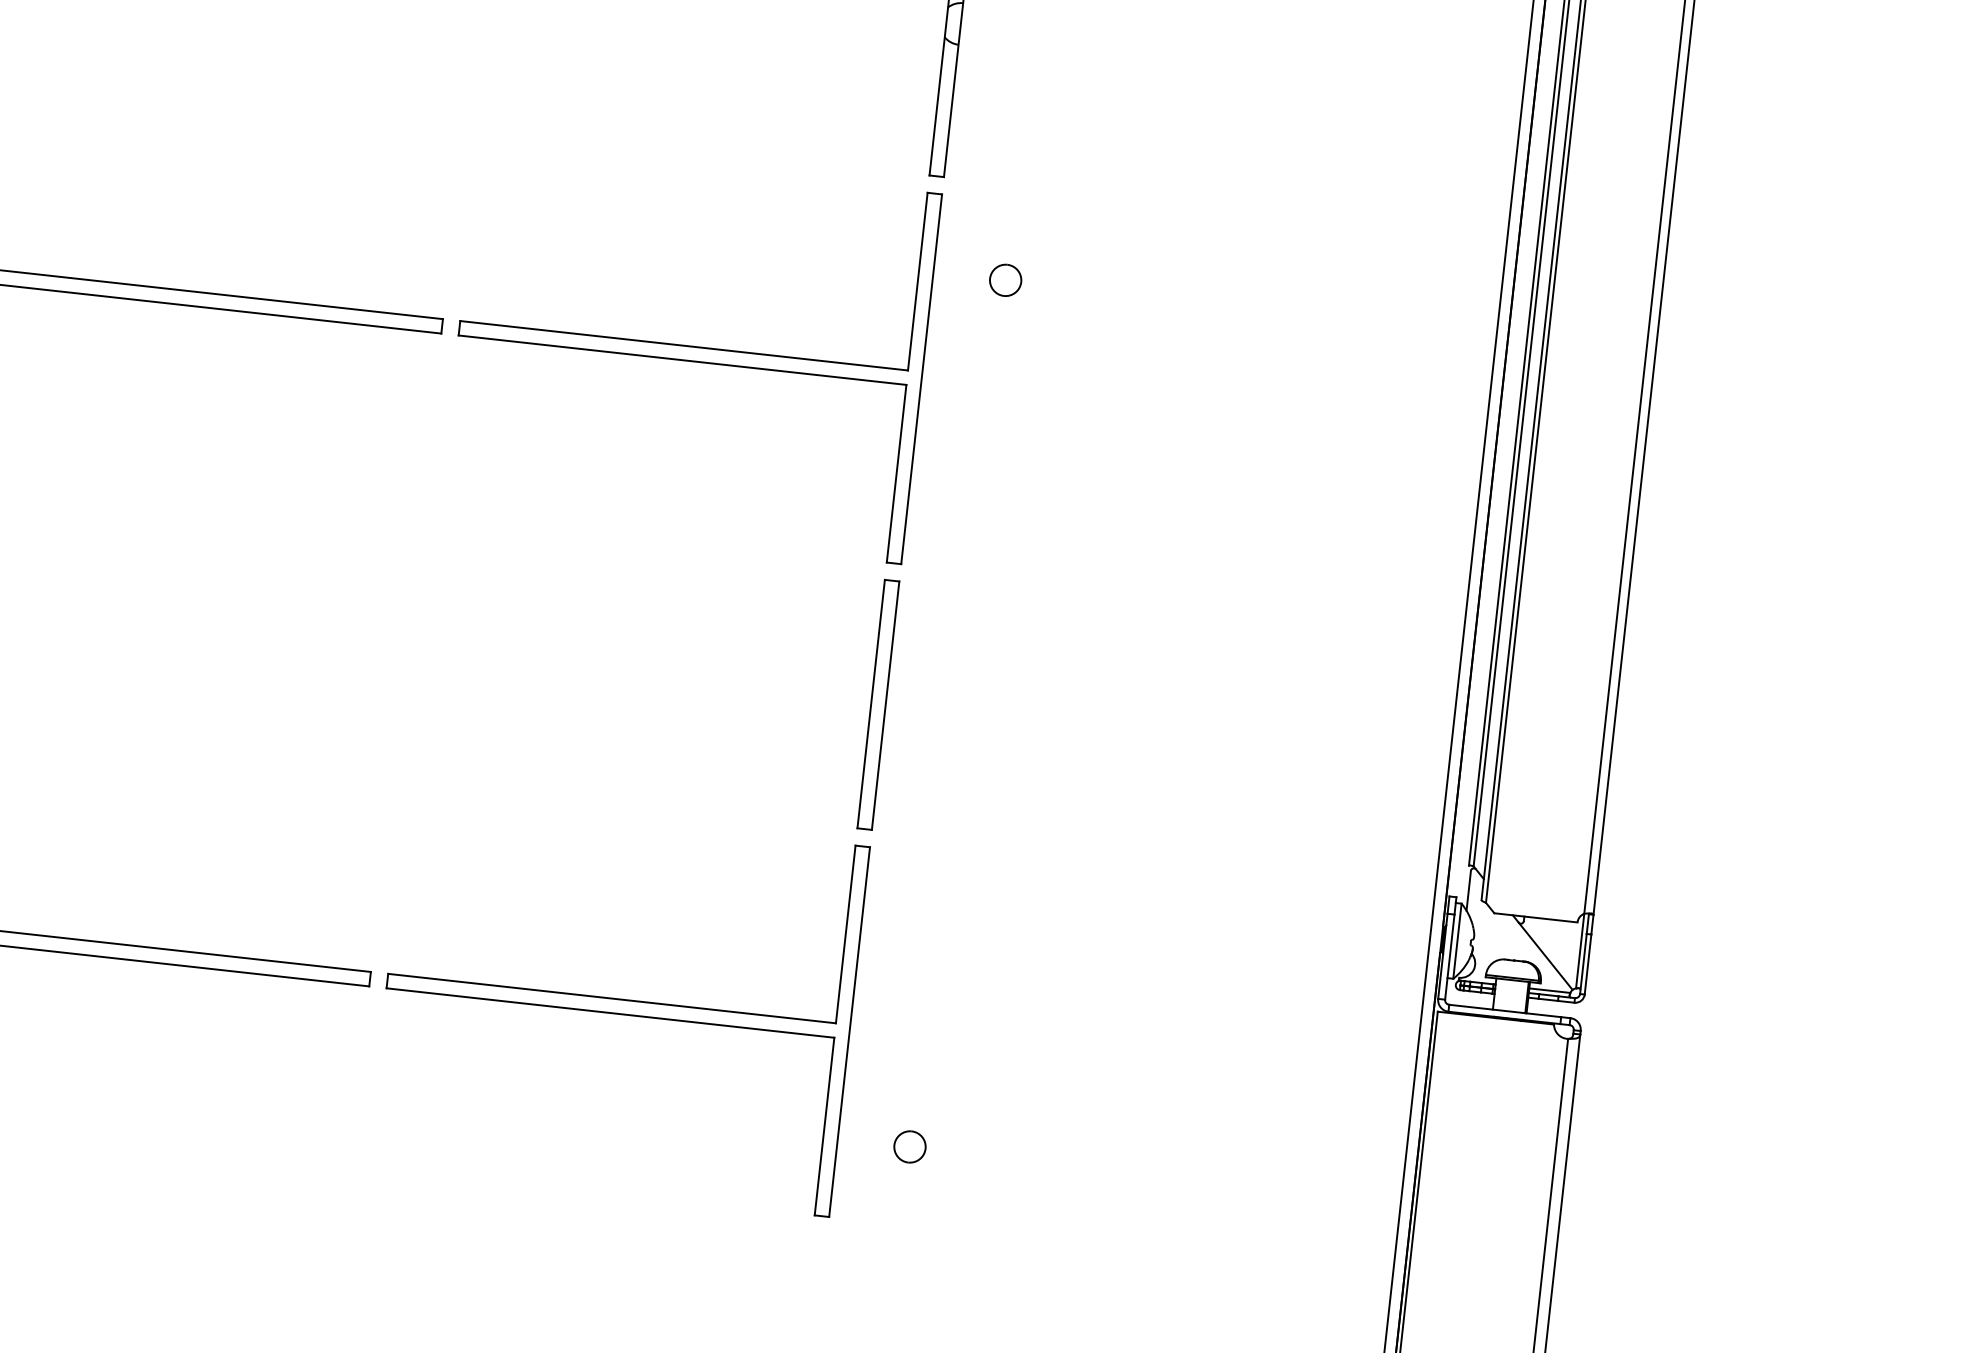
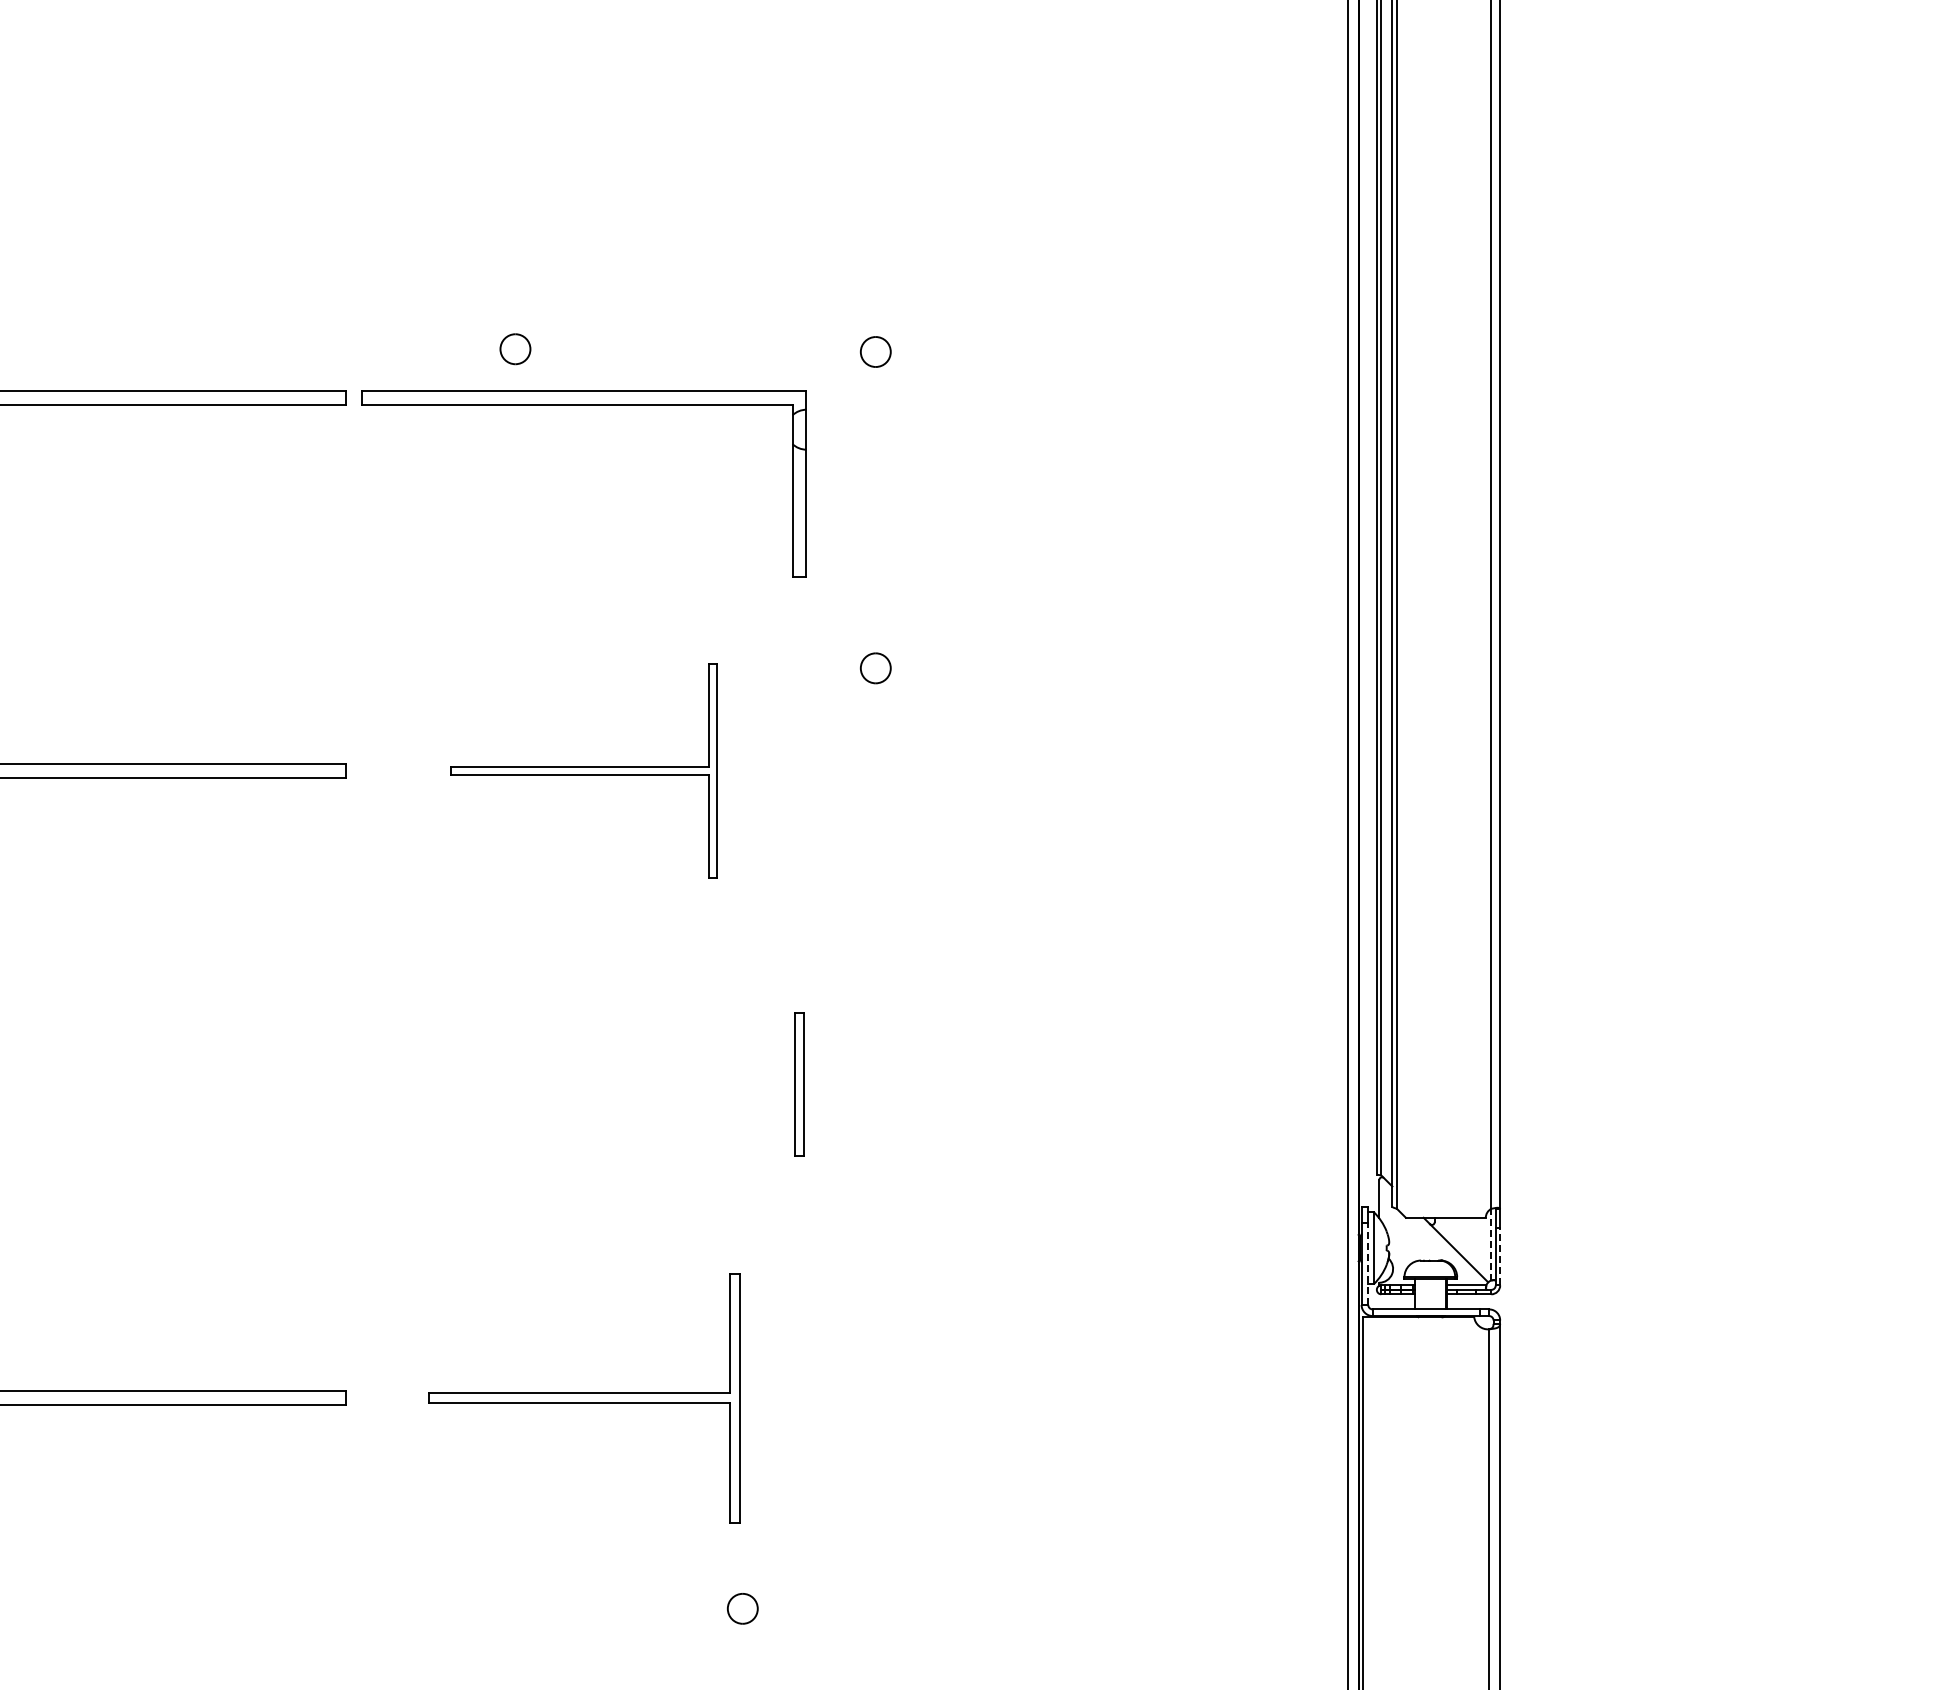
part: (689, 353) -> (583, 770), size x0.6
part: (878, 704) -> (799, 1084), size x0.6
line: (1580, 950) -> (1491, 1244), solid -> dashed
line: (1450, 957) -> (1368, 1264), solid -> dashed
line: (1588, 964) -> (1500, 1256), solid -> dashed
part: (617, 1006) -> (583, 1398), size x0.7
part: (909, 1146) -> (742, 1608), moved

